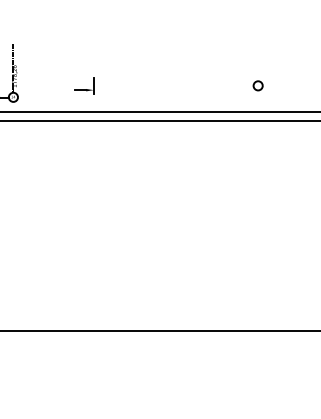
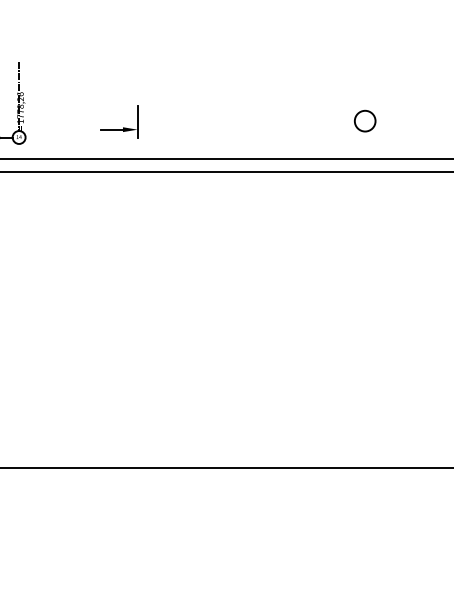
part: (84, 85) -> (119, 120), size x1.4
circle: (257, 85) -> (364, 120), size x1.6

